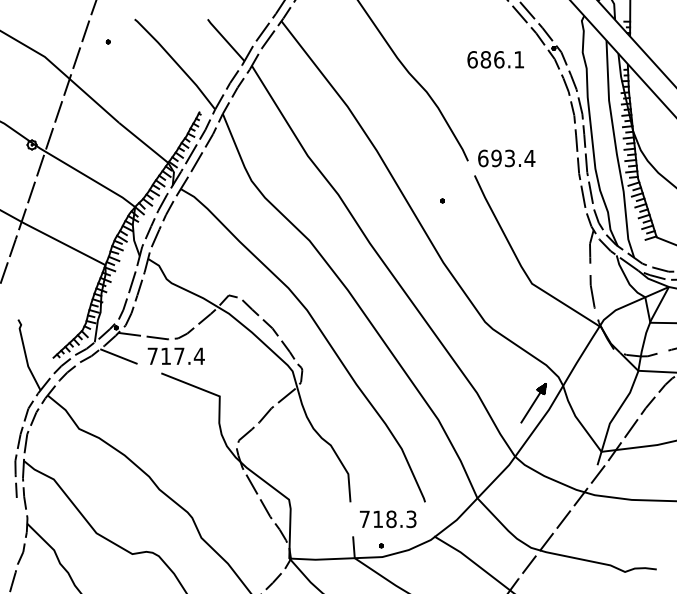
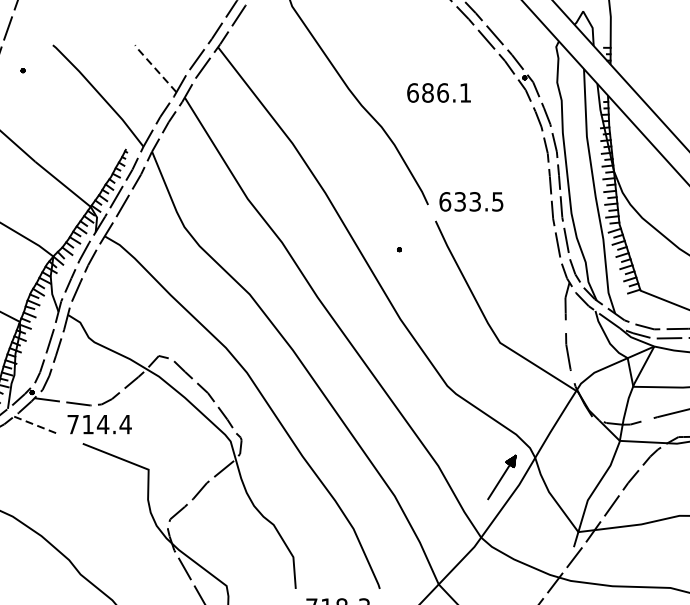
line: (225, 39) -> (155, 67), solid -> dashed
text: (495, 59) -> (438, 92), moved
text: (513, 158) -> (479, 201), 693.4 -> 633.5
text: (178, 355) -> (102, 423), 717.4 -> 714.4
line: (118, 356) -> (34, 424), solid -> dashed

